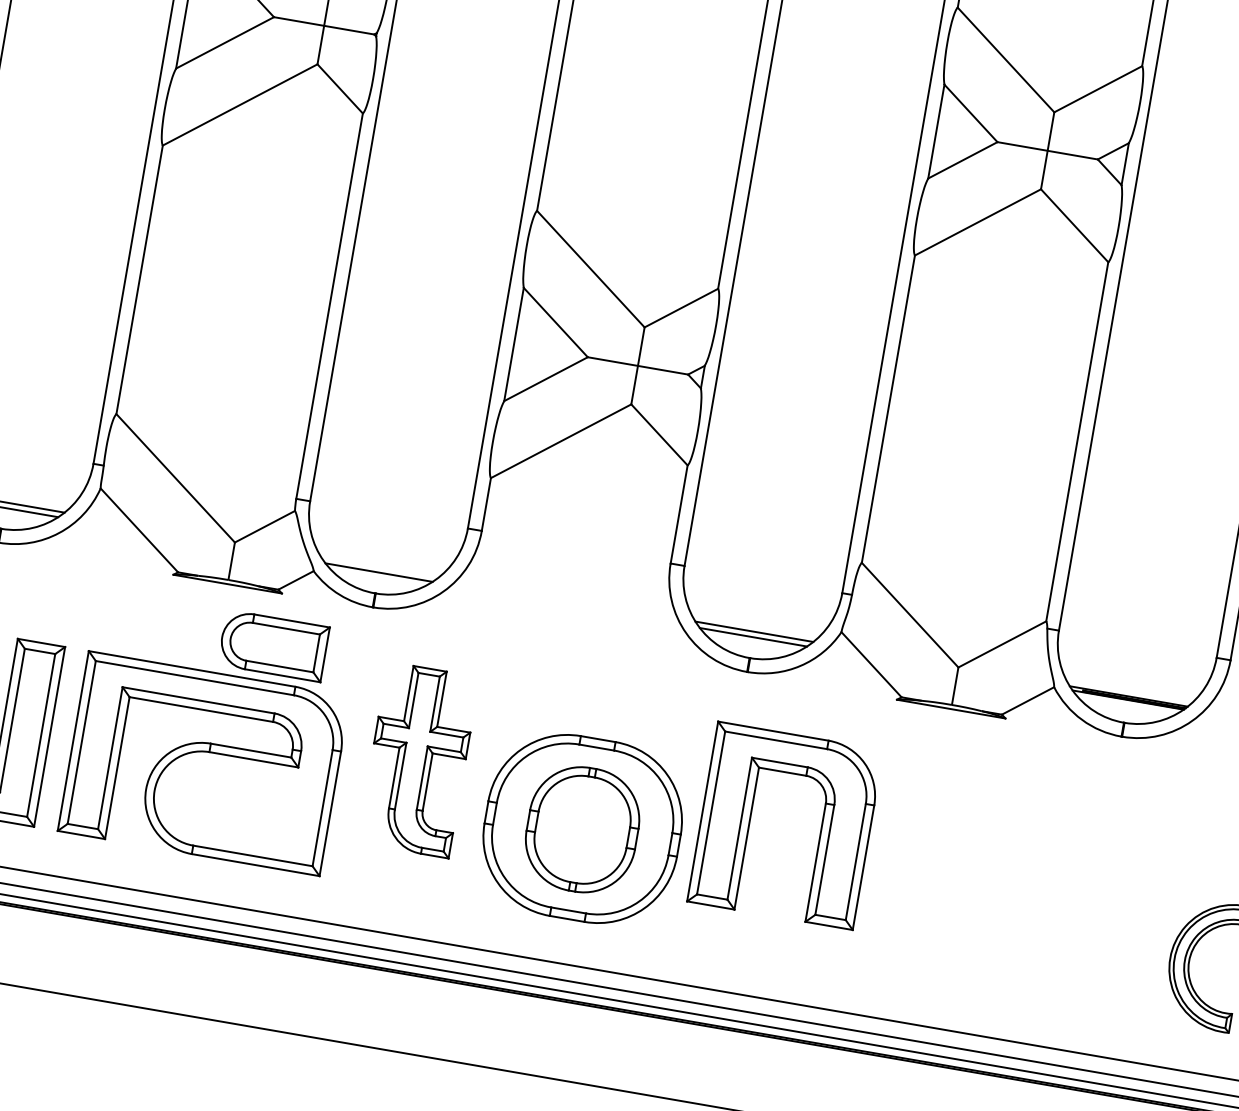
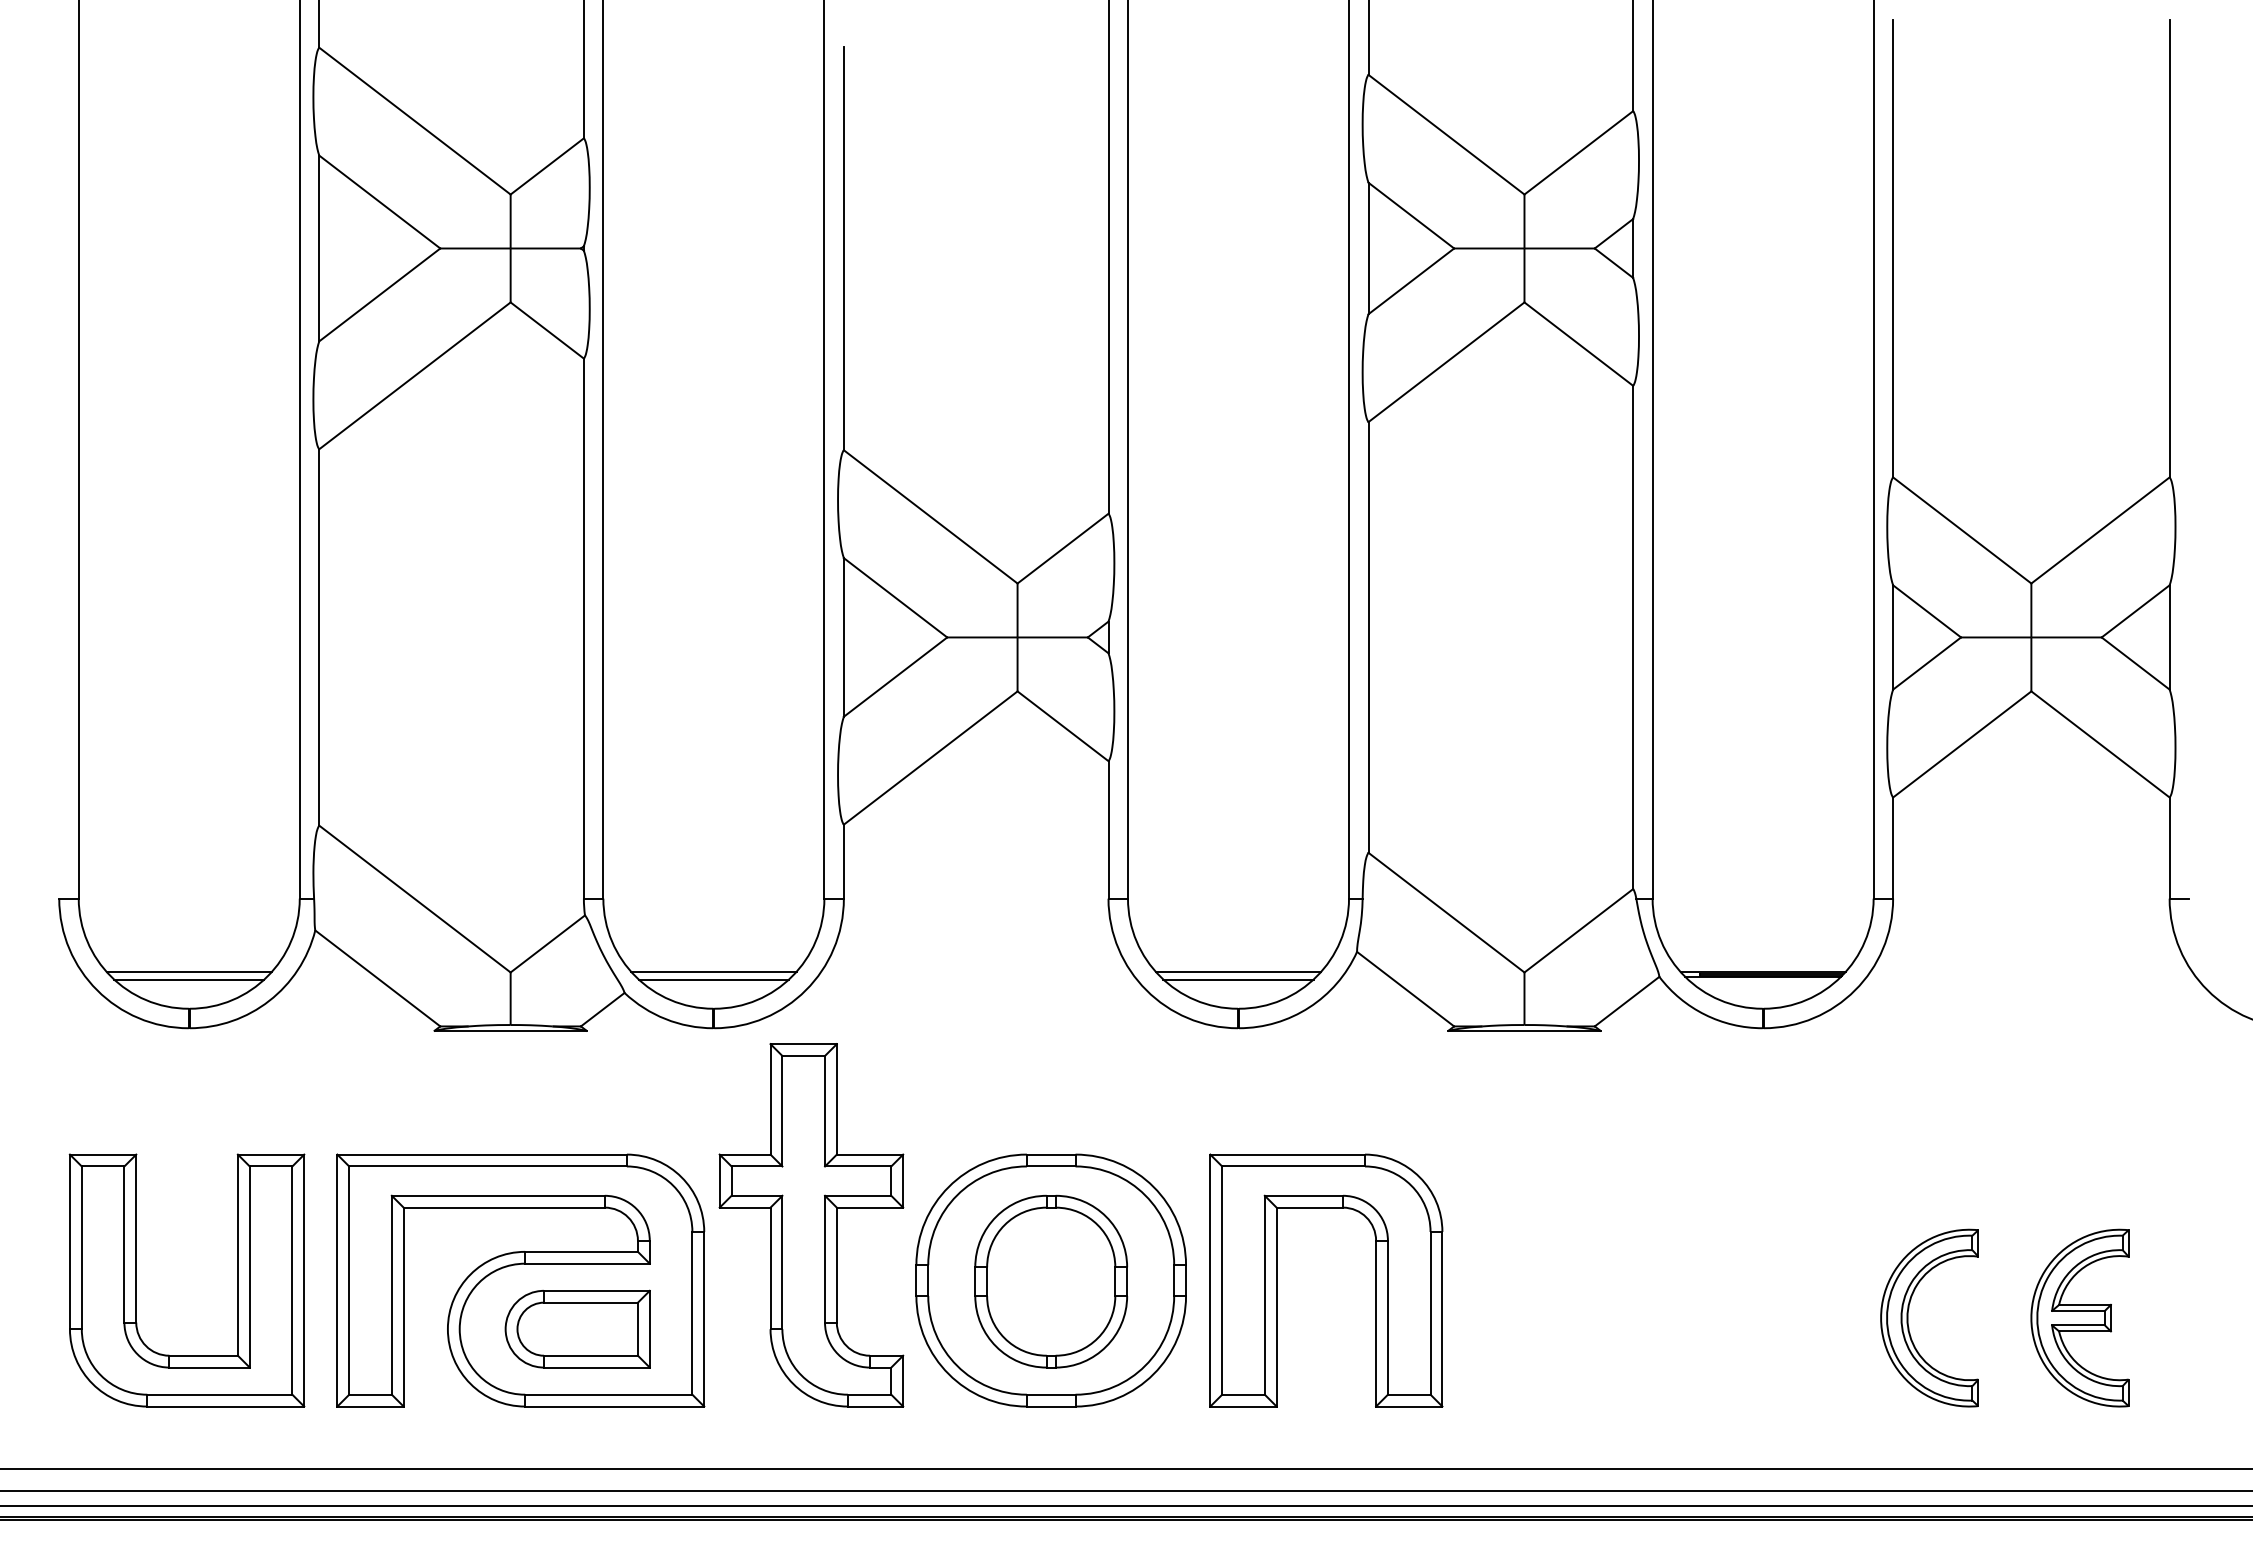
line: (379, 566) -> (713, 971), added
part: (273, 645) -> (577, 1328), moved
part: (418, 760) -> (811, 1225), size x1.43
part: (750, 819) -> (1277, 1280), moved

